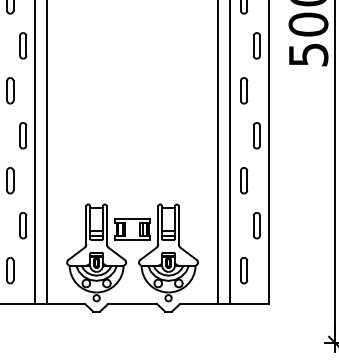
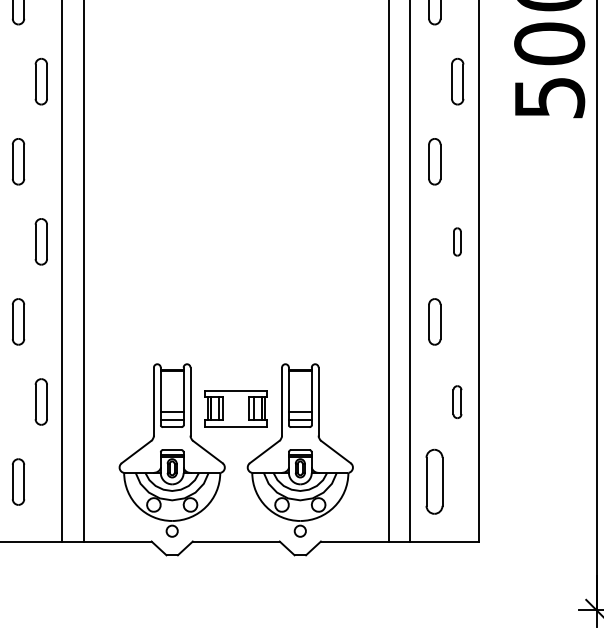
part: (256, 135) -> (456, 241), size x0.6
part: (256, 225) -> (456, 401), size x0.7
part: (244, 270) -> (435, 481), size x1.4

